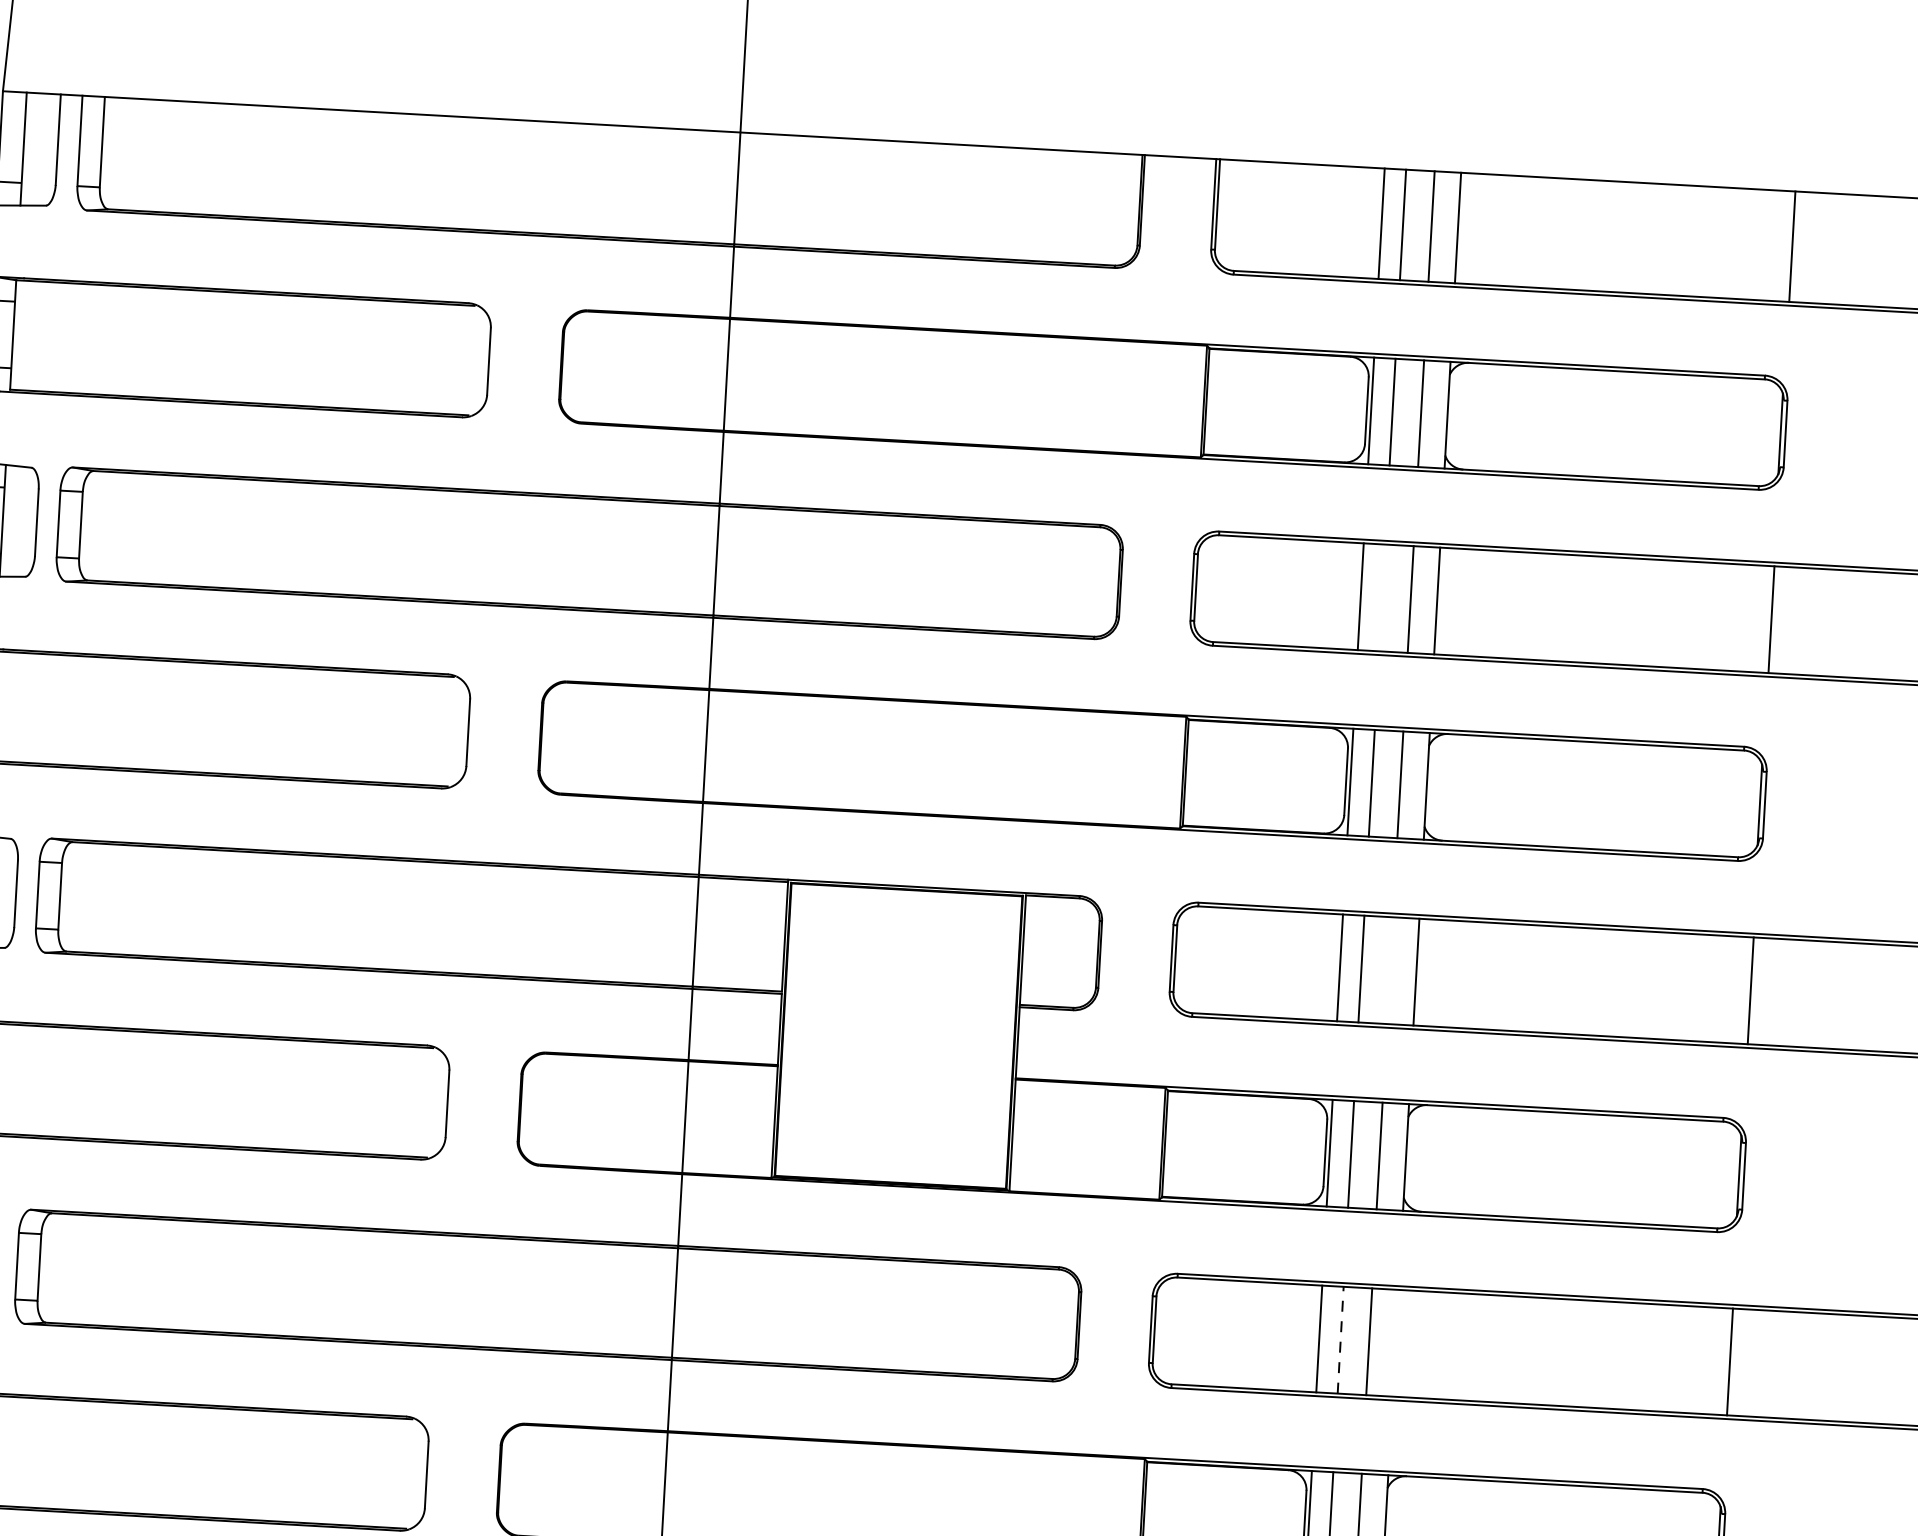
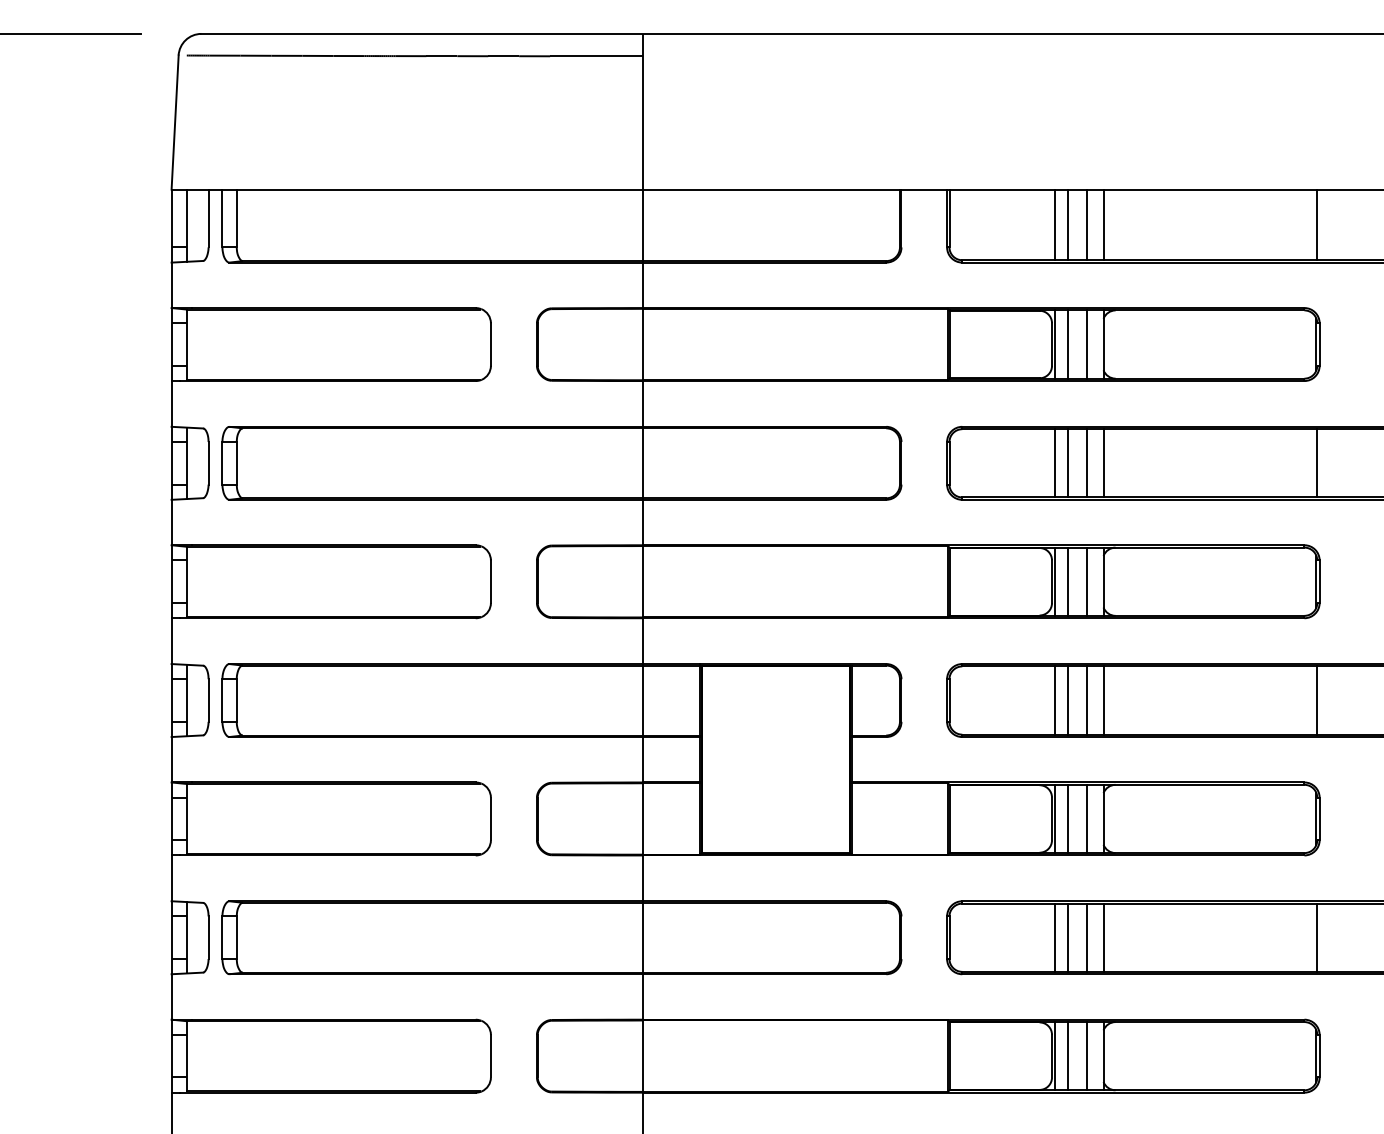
line: (1382, 598) -> (1068, 463), added
line: (1389, 970) -> (1086, 700), added
line: (1340, 1339) -> (1068, 937), dashed -> solid
line: (1395, 1342) -> (1103, 937), added

